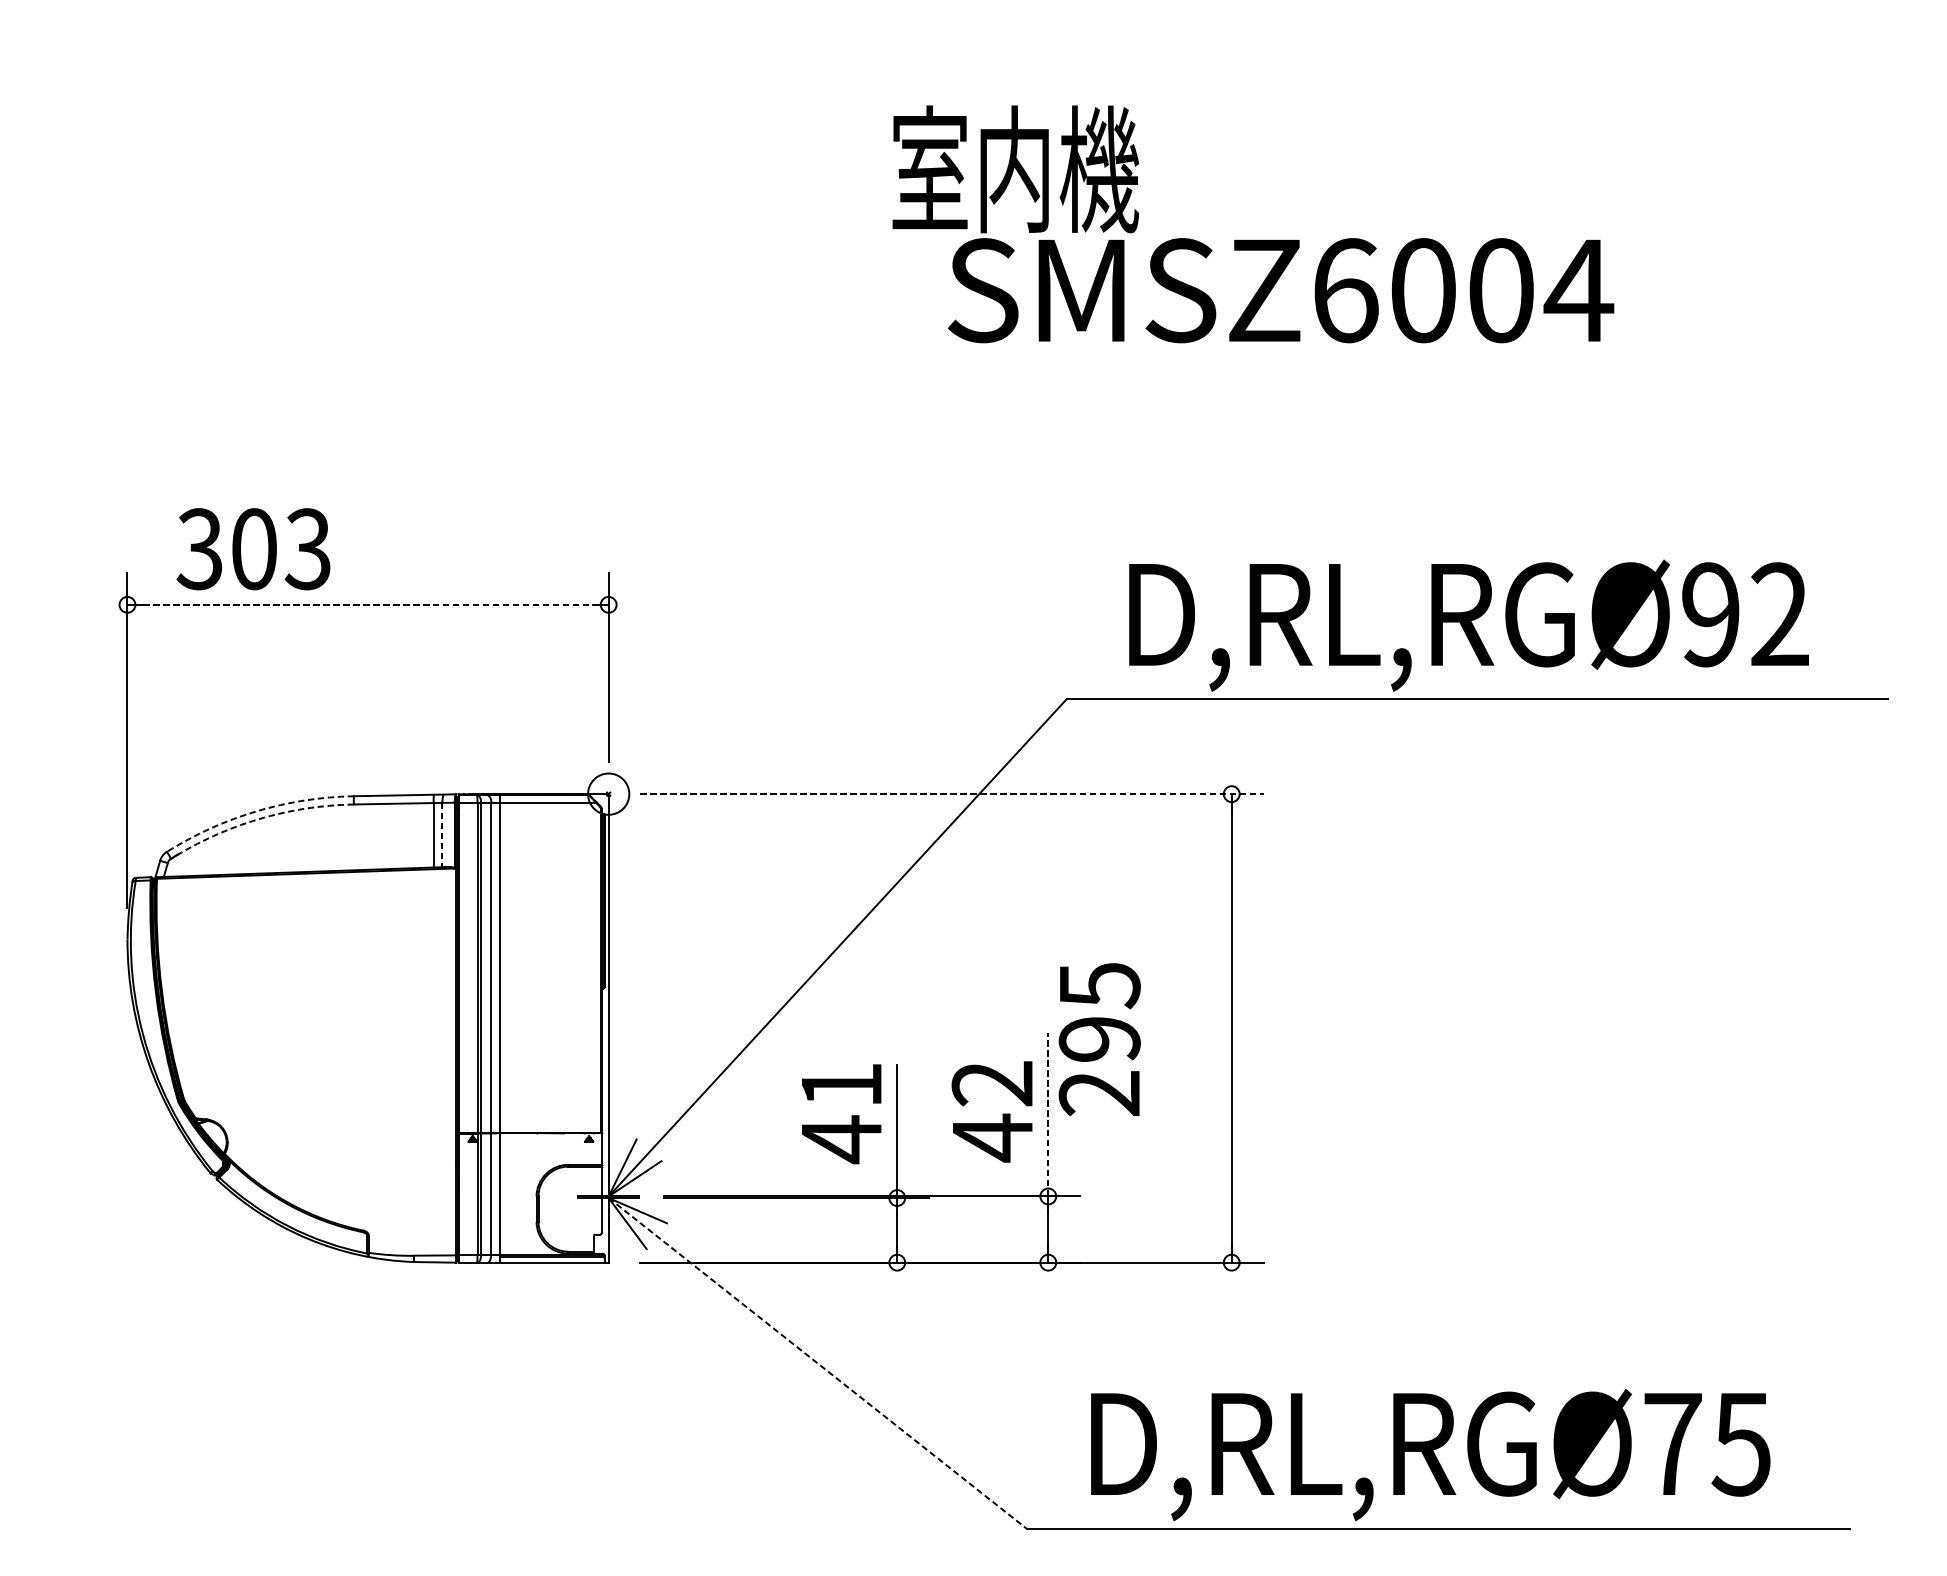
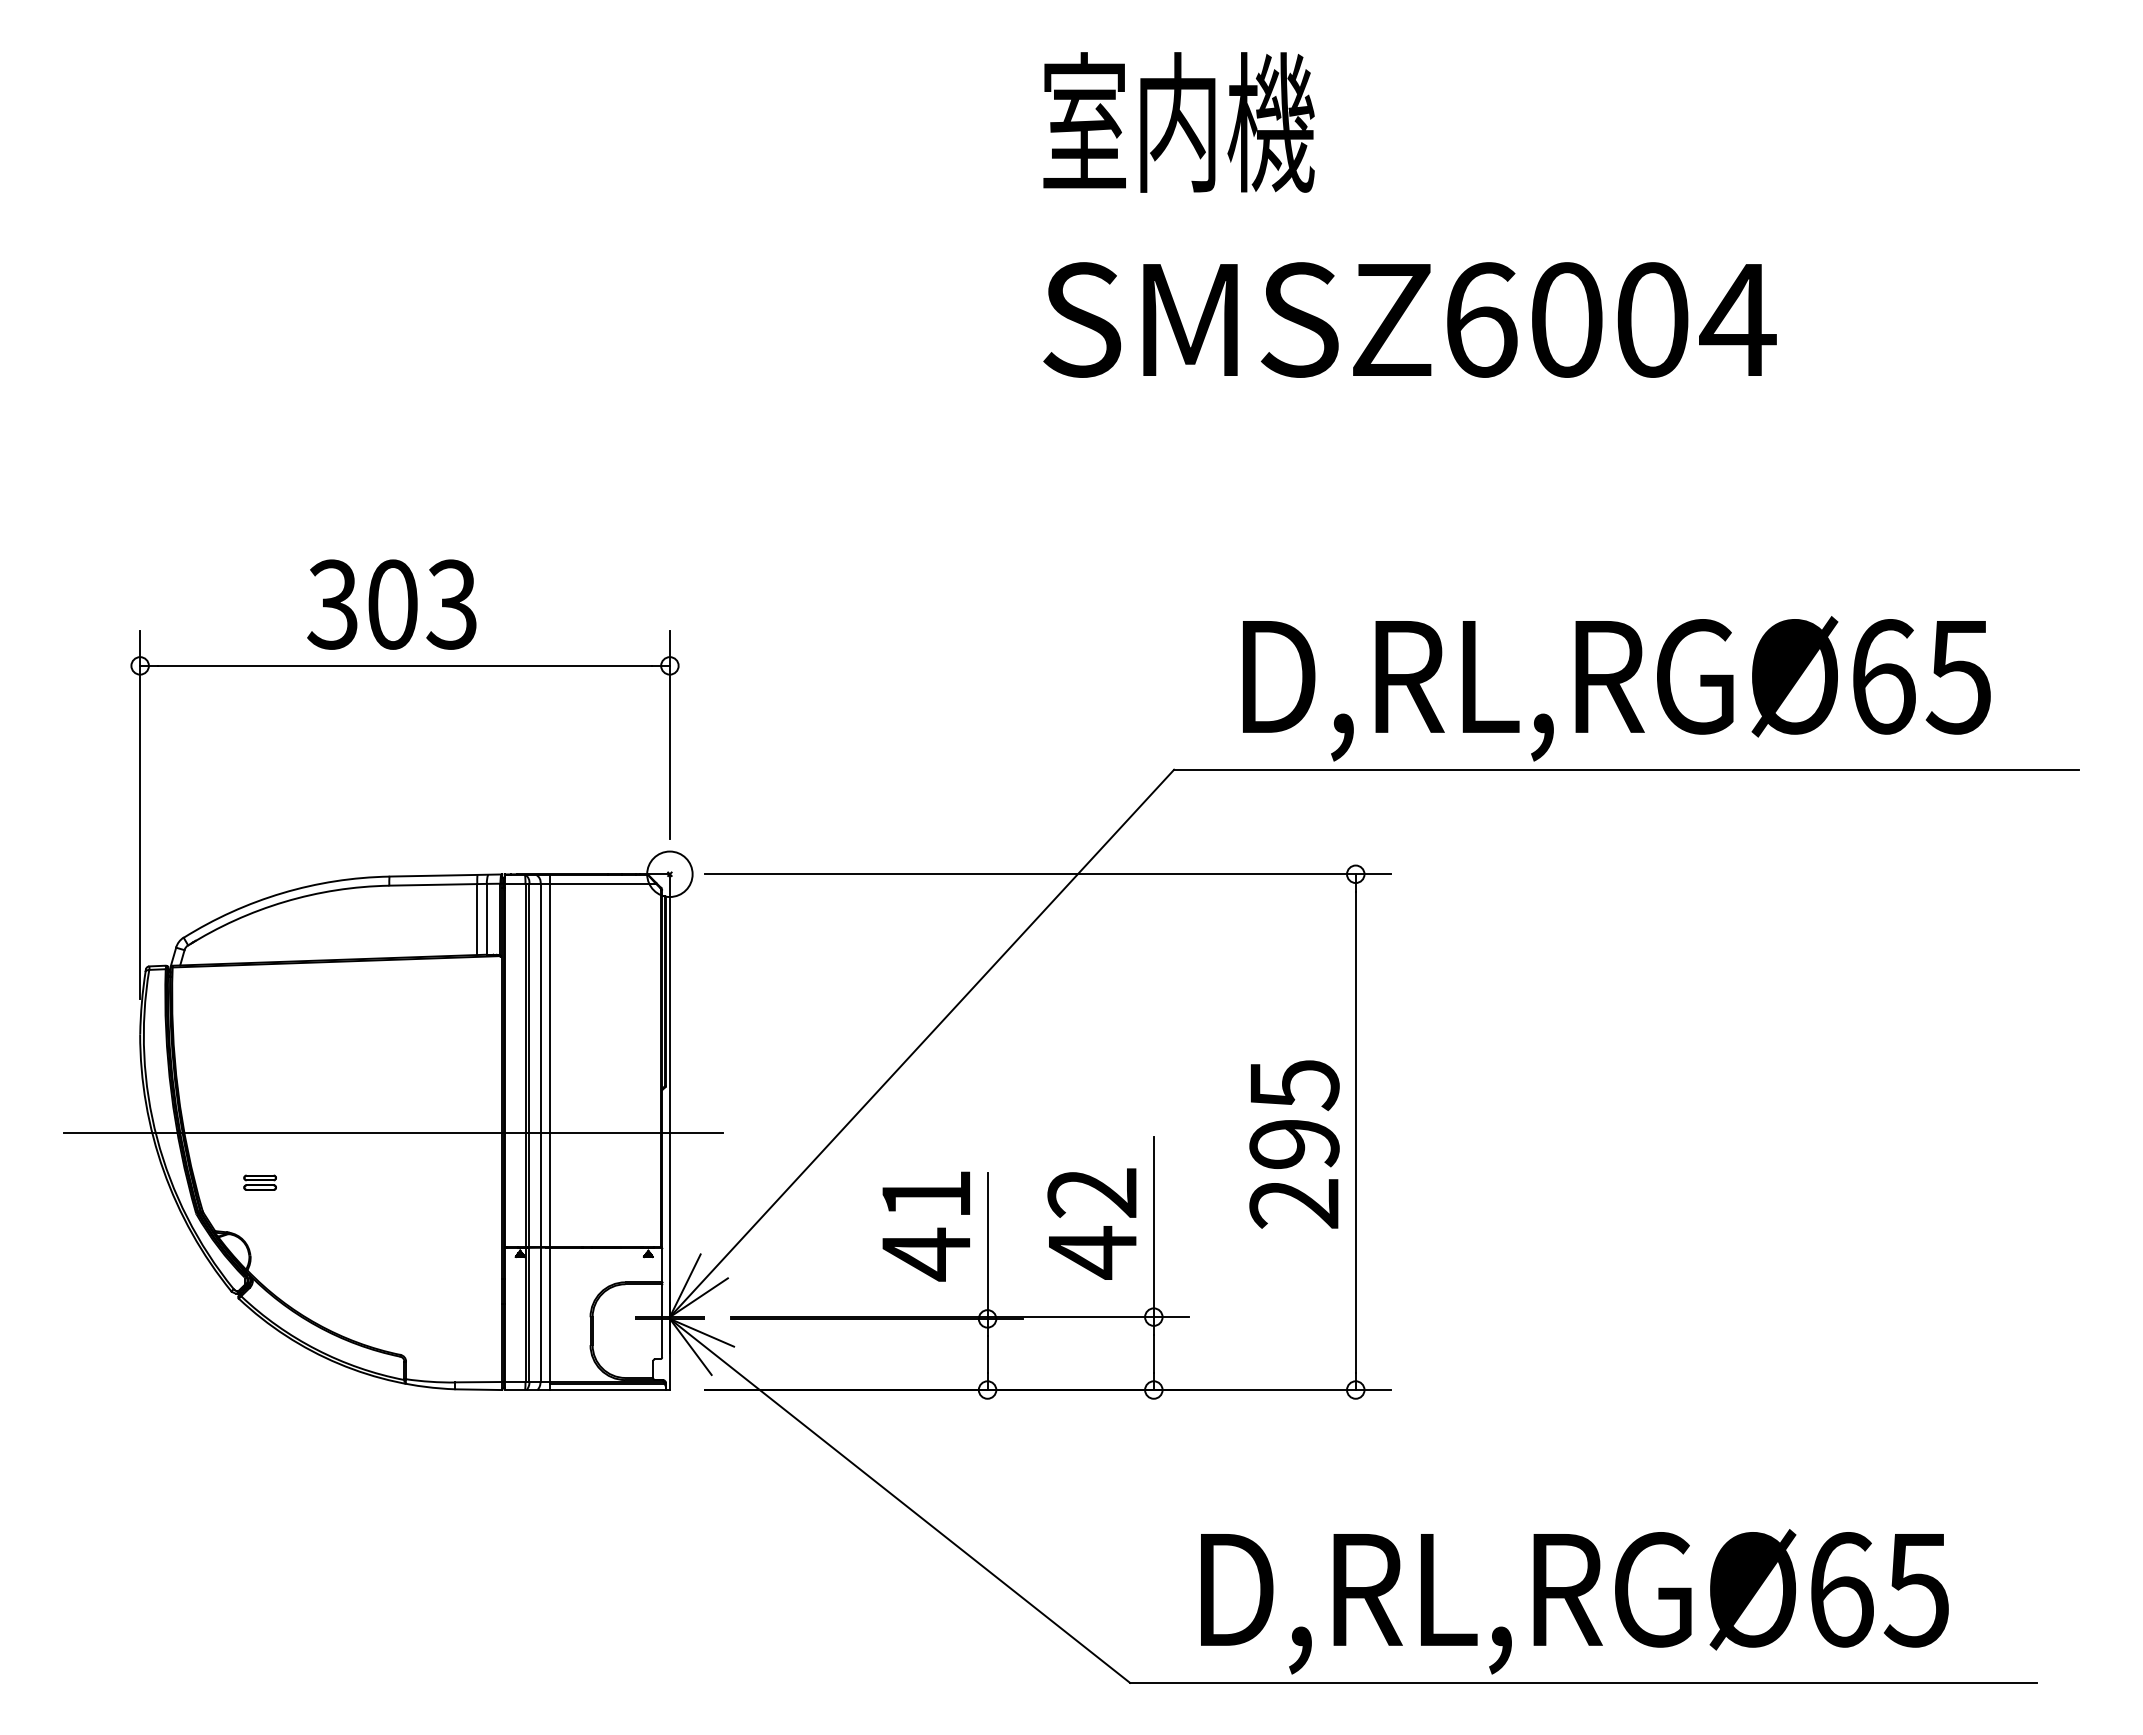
text: (1015, 169) -> (1178, 122), moved
text: (253, 549) -> (391, 604), moved
line: (368, 604) -> (405, 665), dashed -> solid
text: (1745, 614) -> (1921, 676), D,RL,RGØ92 -> D,RL,RGØ65
line: (951, 794) -> (1047, 874), dashed -> solid
arc: (256, 811) -> (282, 893), dashed -> solid
arc: (258, 818) -> (284, 901), dashed -> solid
line: (442, 835) -> (486, 919), dashed -> solid
line: (357, 1028) -> (393, 1132), added
text: (1099, 1039) -> (1294, 1144), moved
part: (235, 1074) -> (259, 1182), added
line: (1047, 1115) -> (1153, 1227), dashed -> solid
line: (818, 1363) -> (900, 1501), dashed -> solid
text: (1672, 1443) -> (1841, 1589), D,RL,RGØ75 -> D,RL,RGØ65

